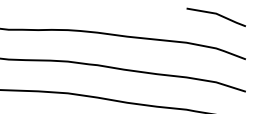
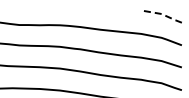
line: (217, 14) -> (162, 14), solid -> dashed

